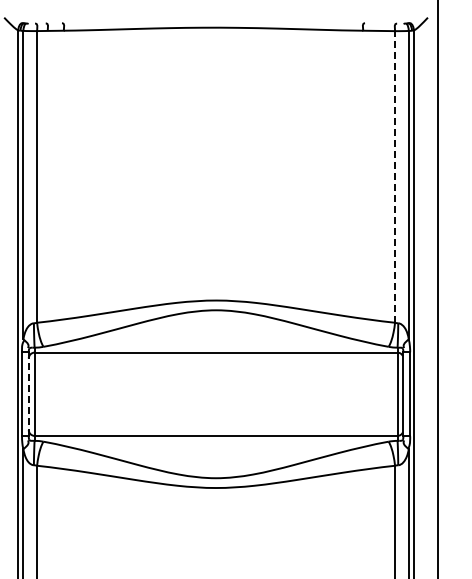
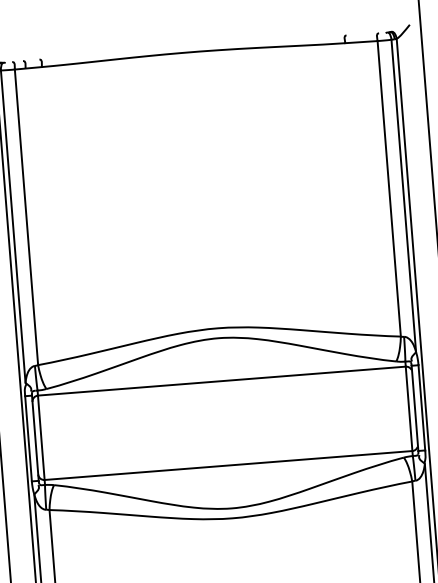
line: (395, 176) -> (389, 188), dashed -> solid
line: (28, 393) -> (35, 437), dashed -> solid

